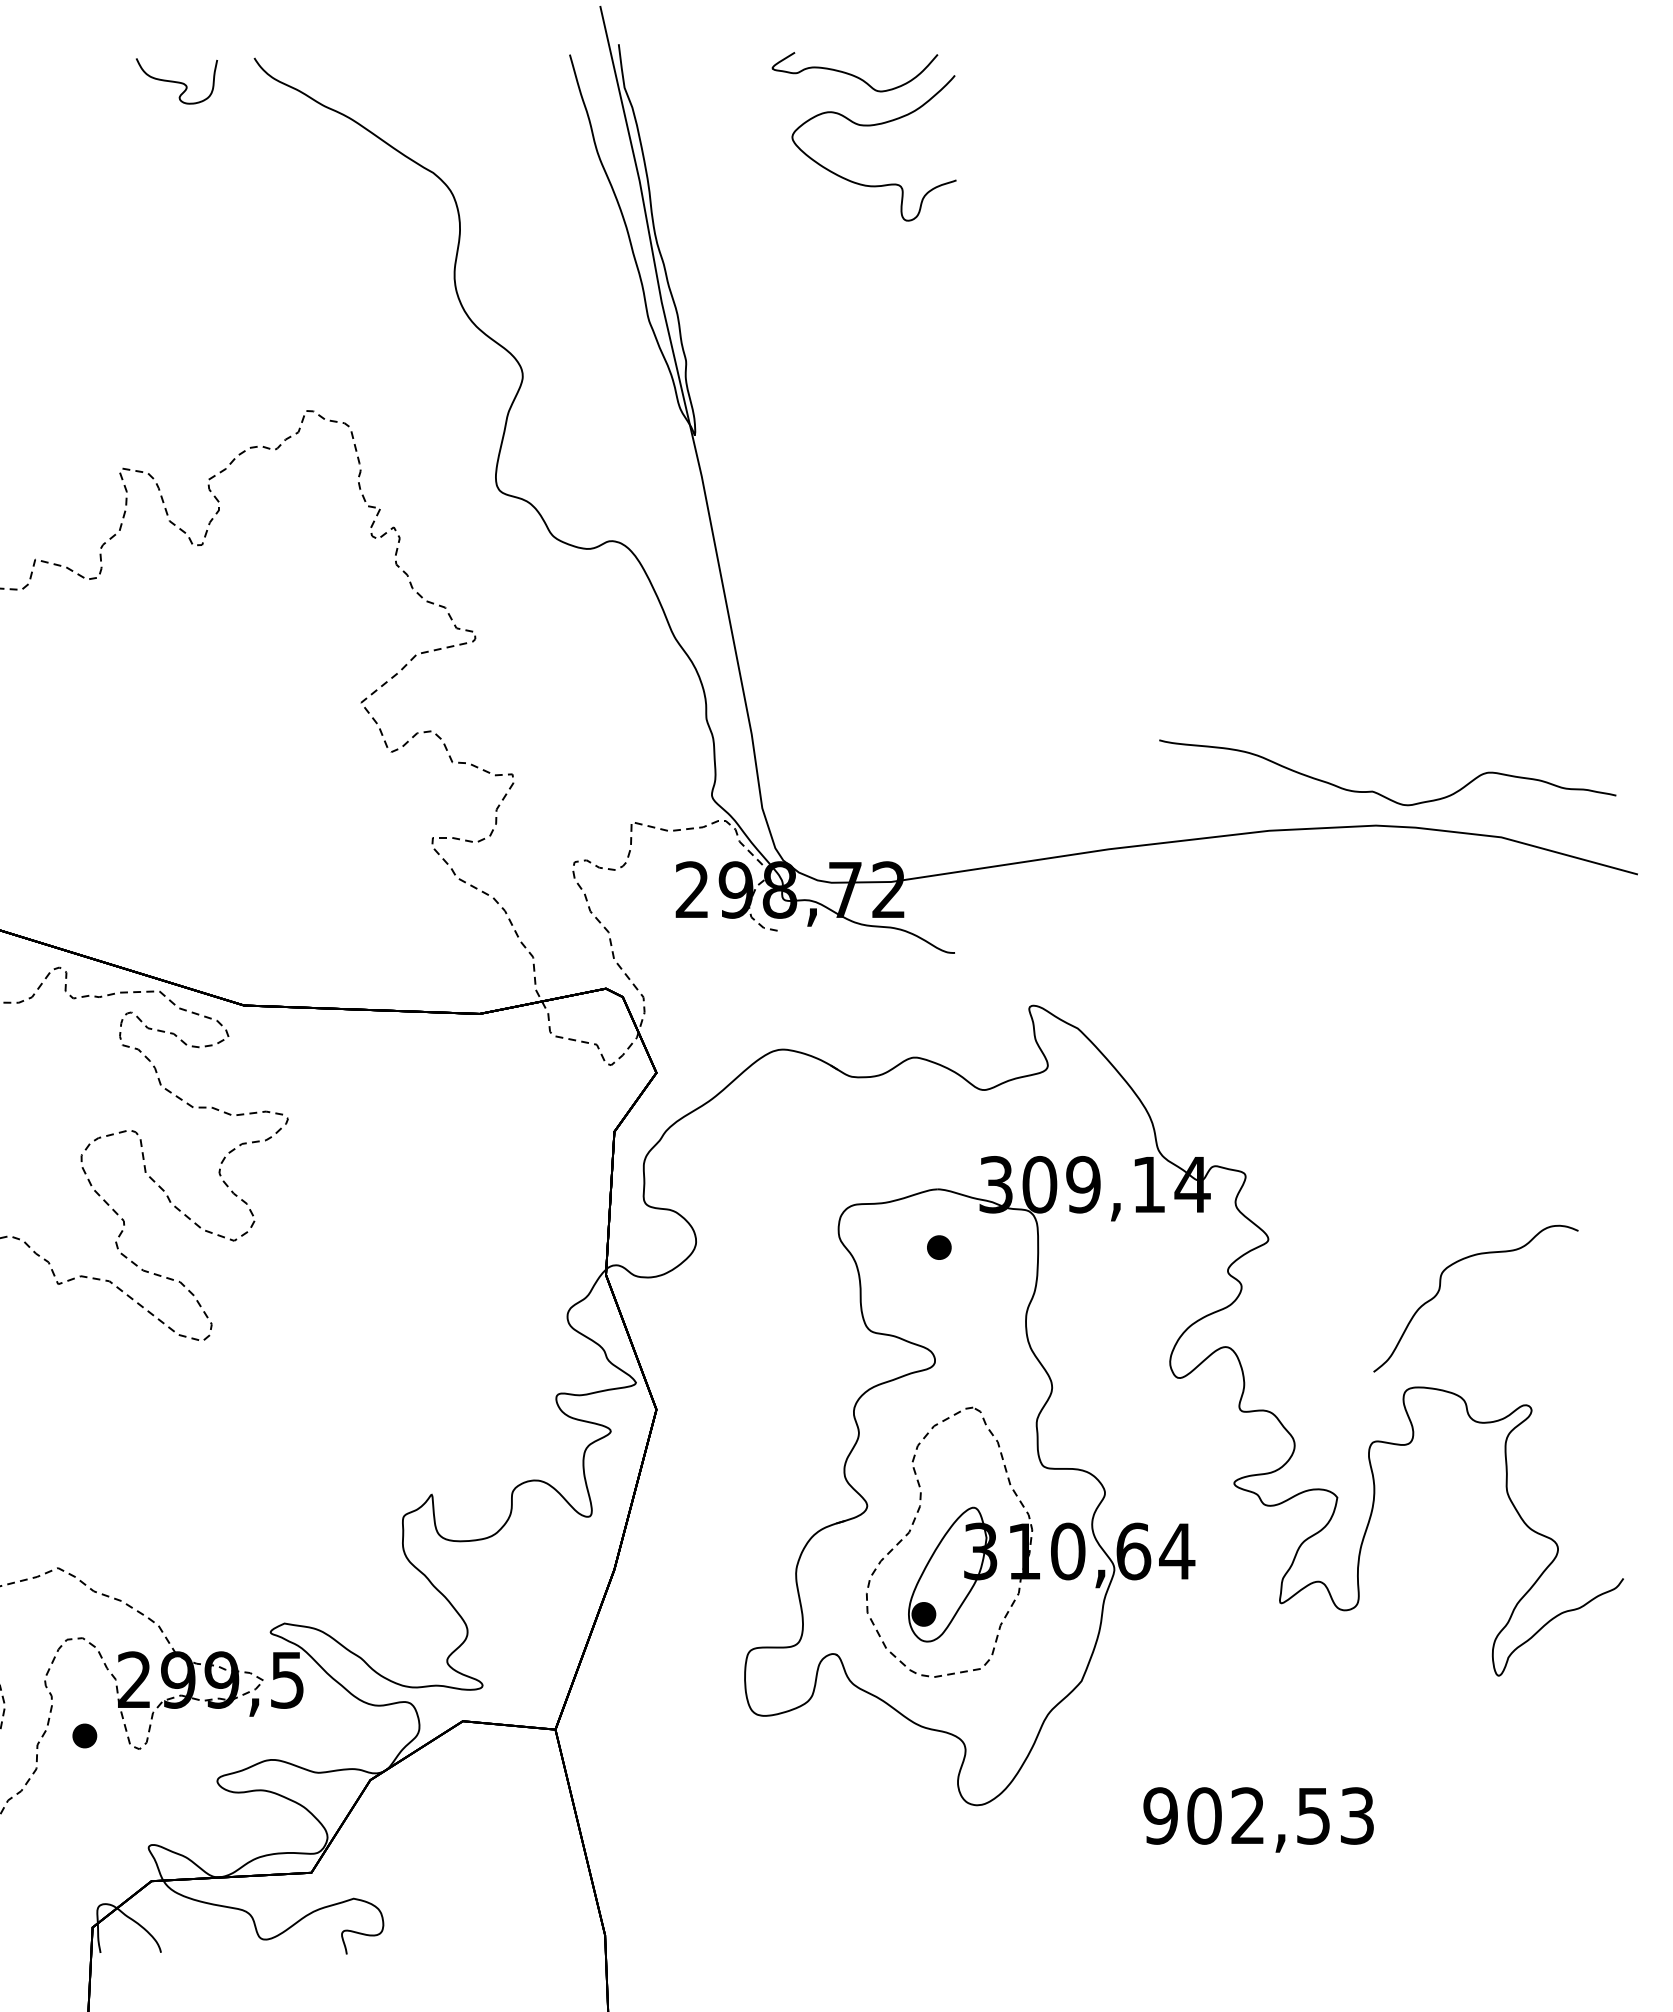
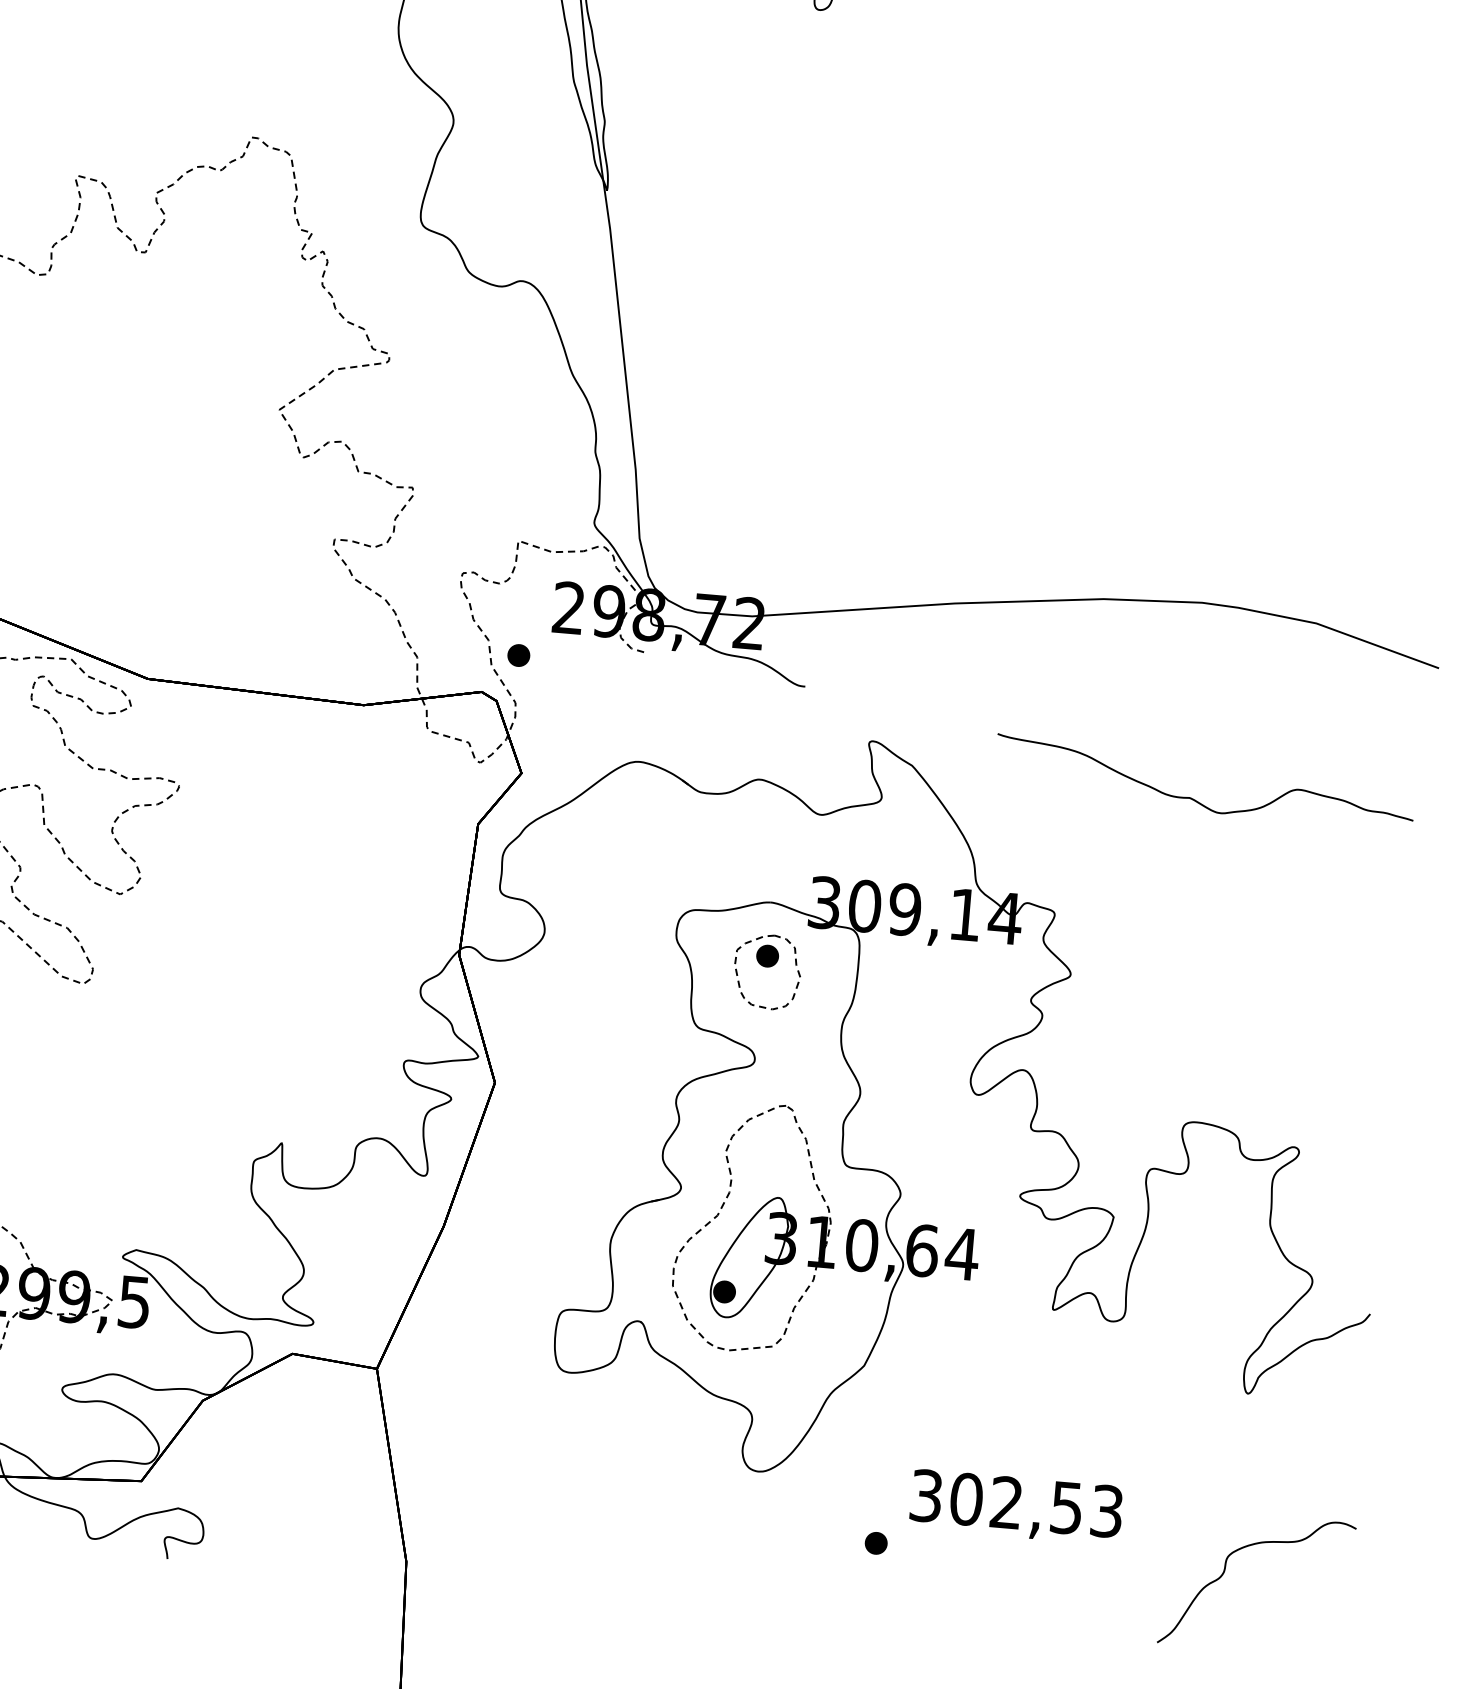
curve: (1378, 792) -> (1195, 799), moved
part: (642, 945) -> (518, 655), added
part: (970, 1255) -> (795, 965), added
curve: (1440, 1289) -> (1225, 1571), moved
text: (1160, 1815) -> (926, 1495), 902,53 -> 302,53
part: (1110, 1871) -> (875, 1542), added

